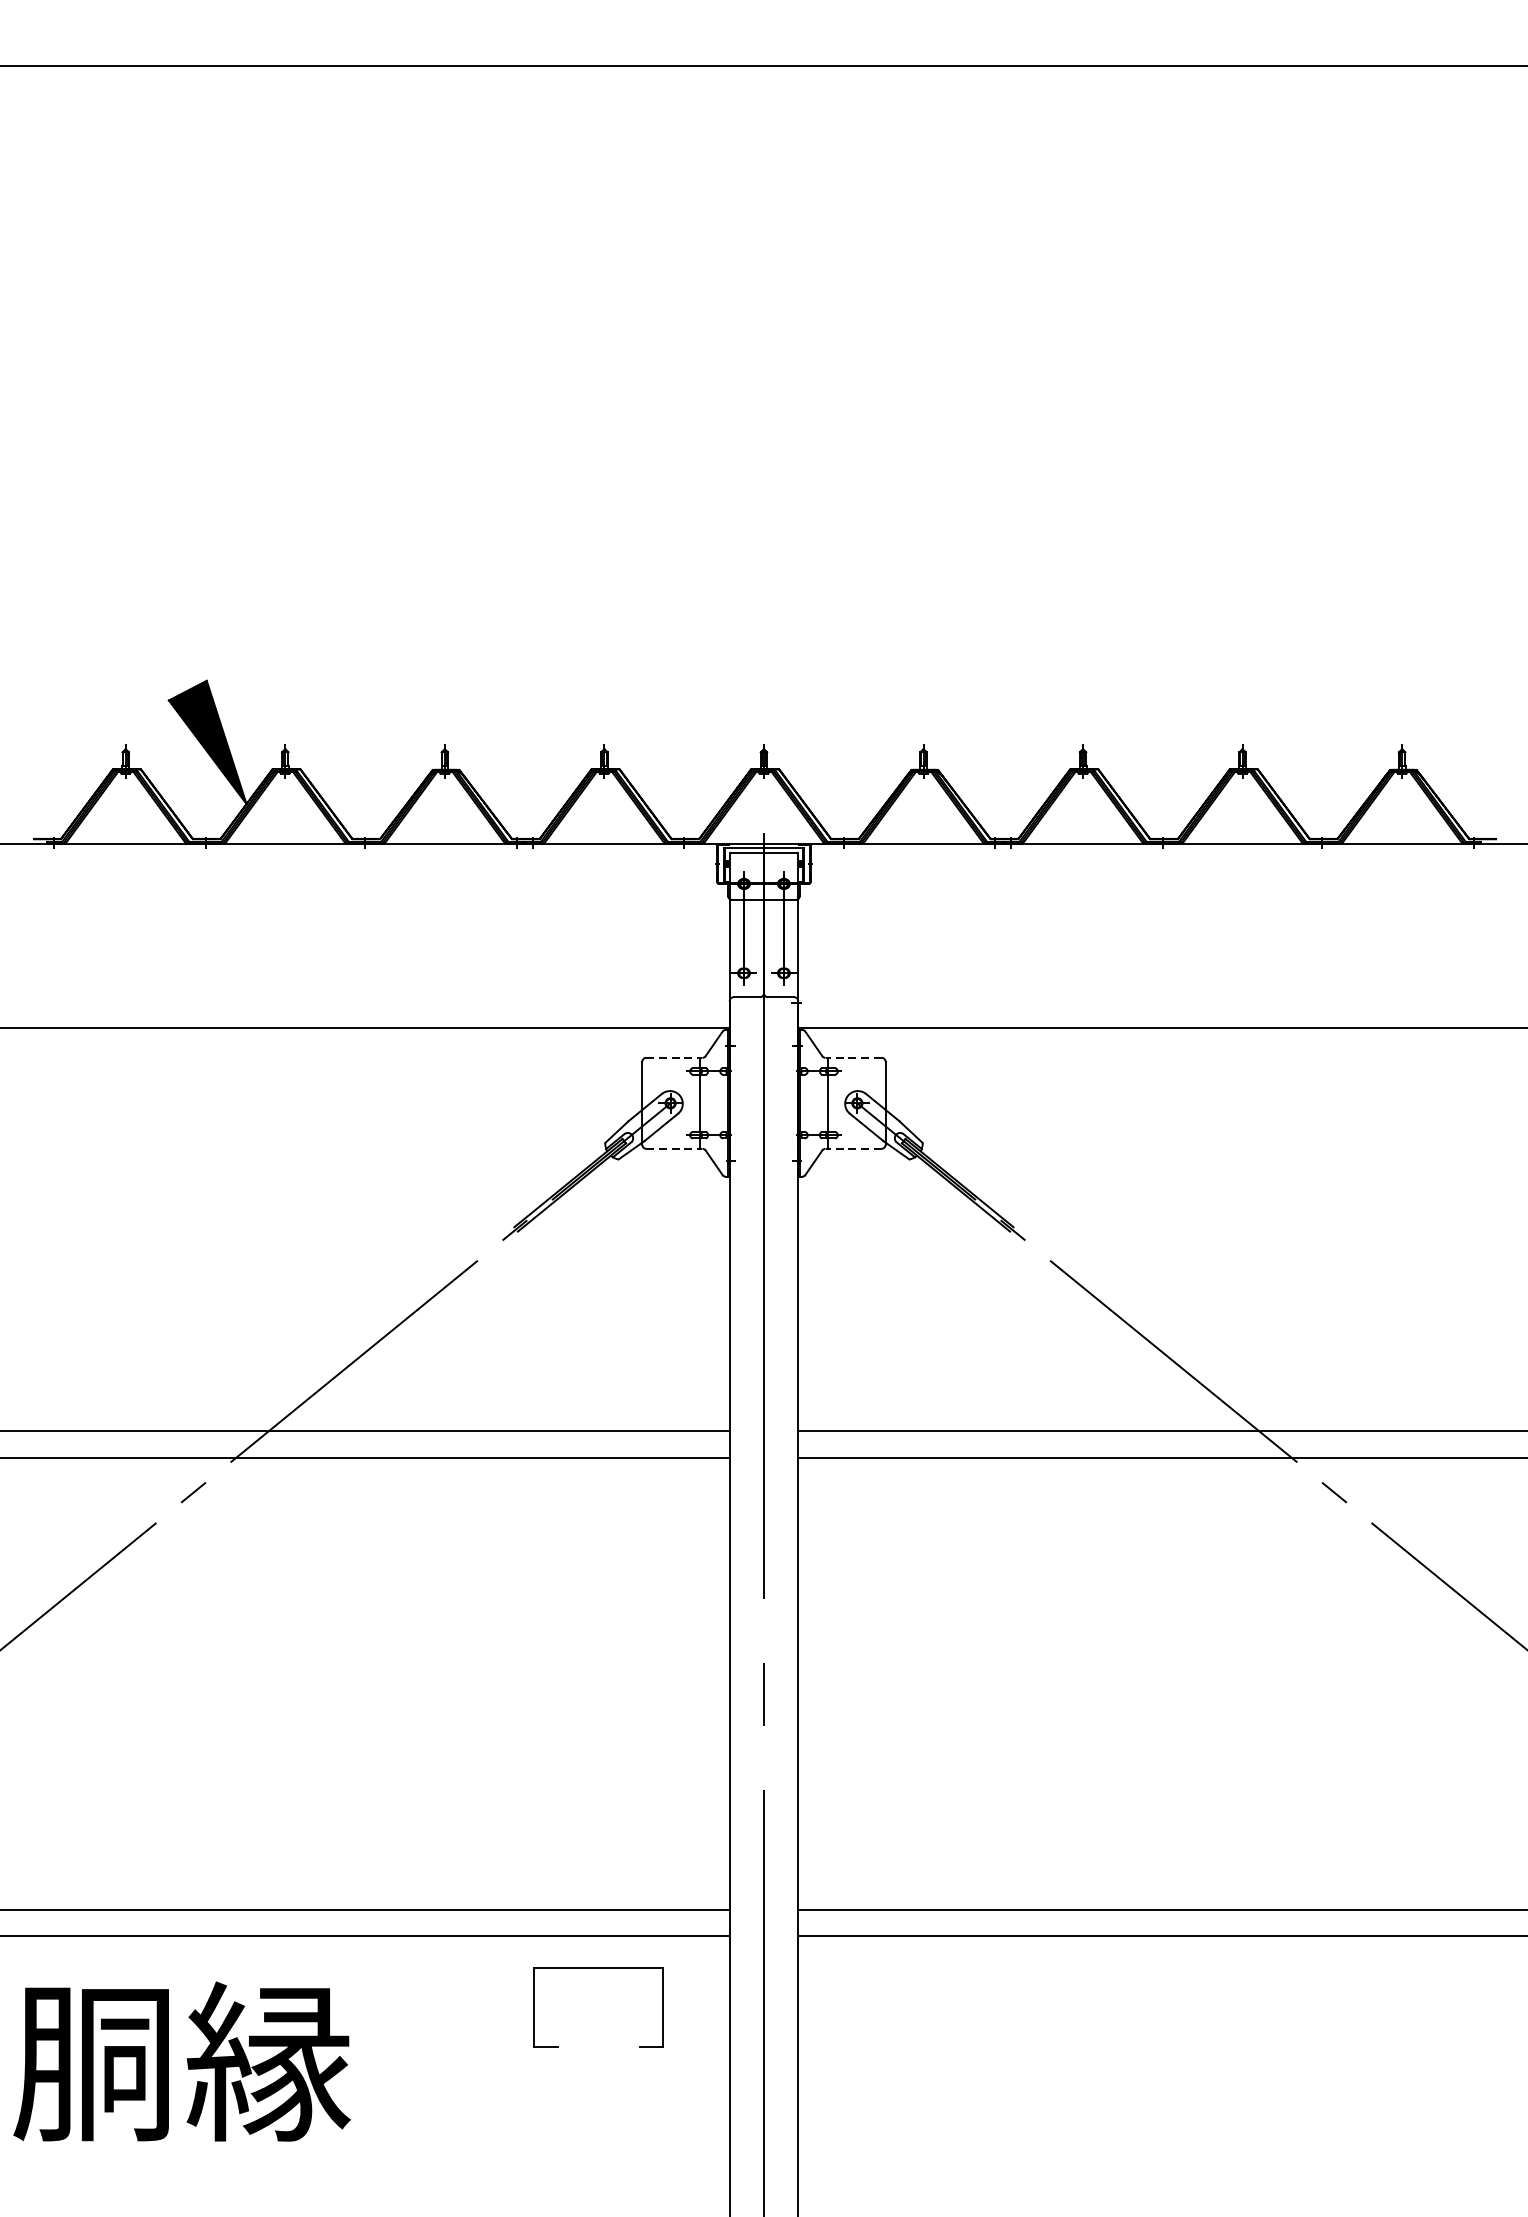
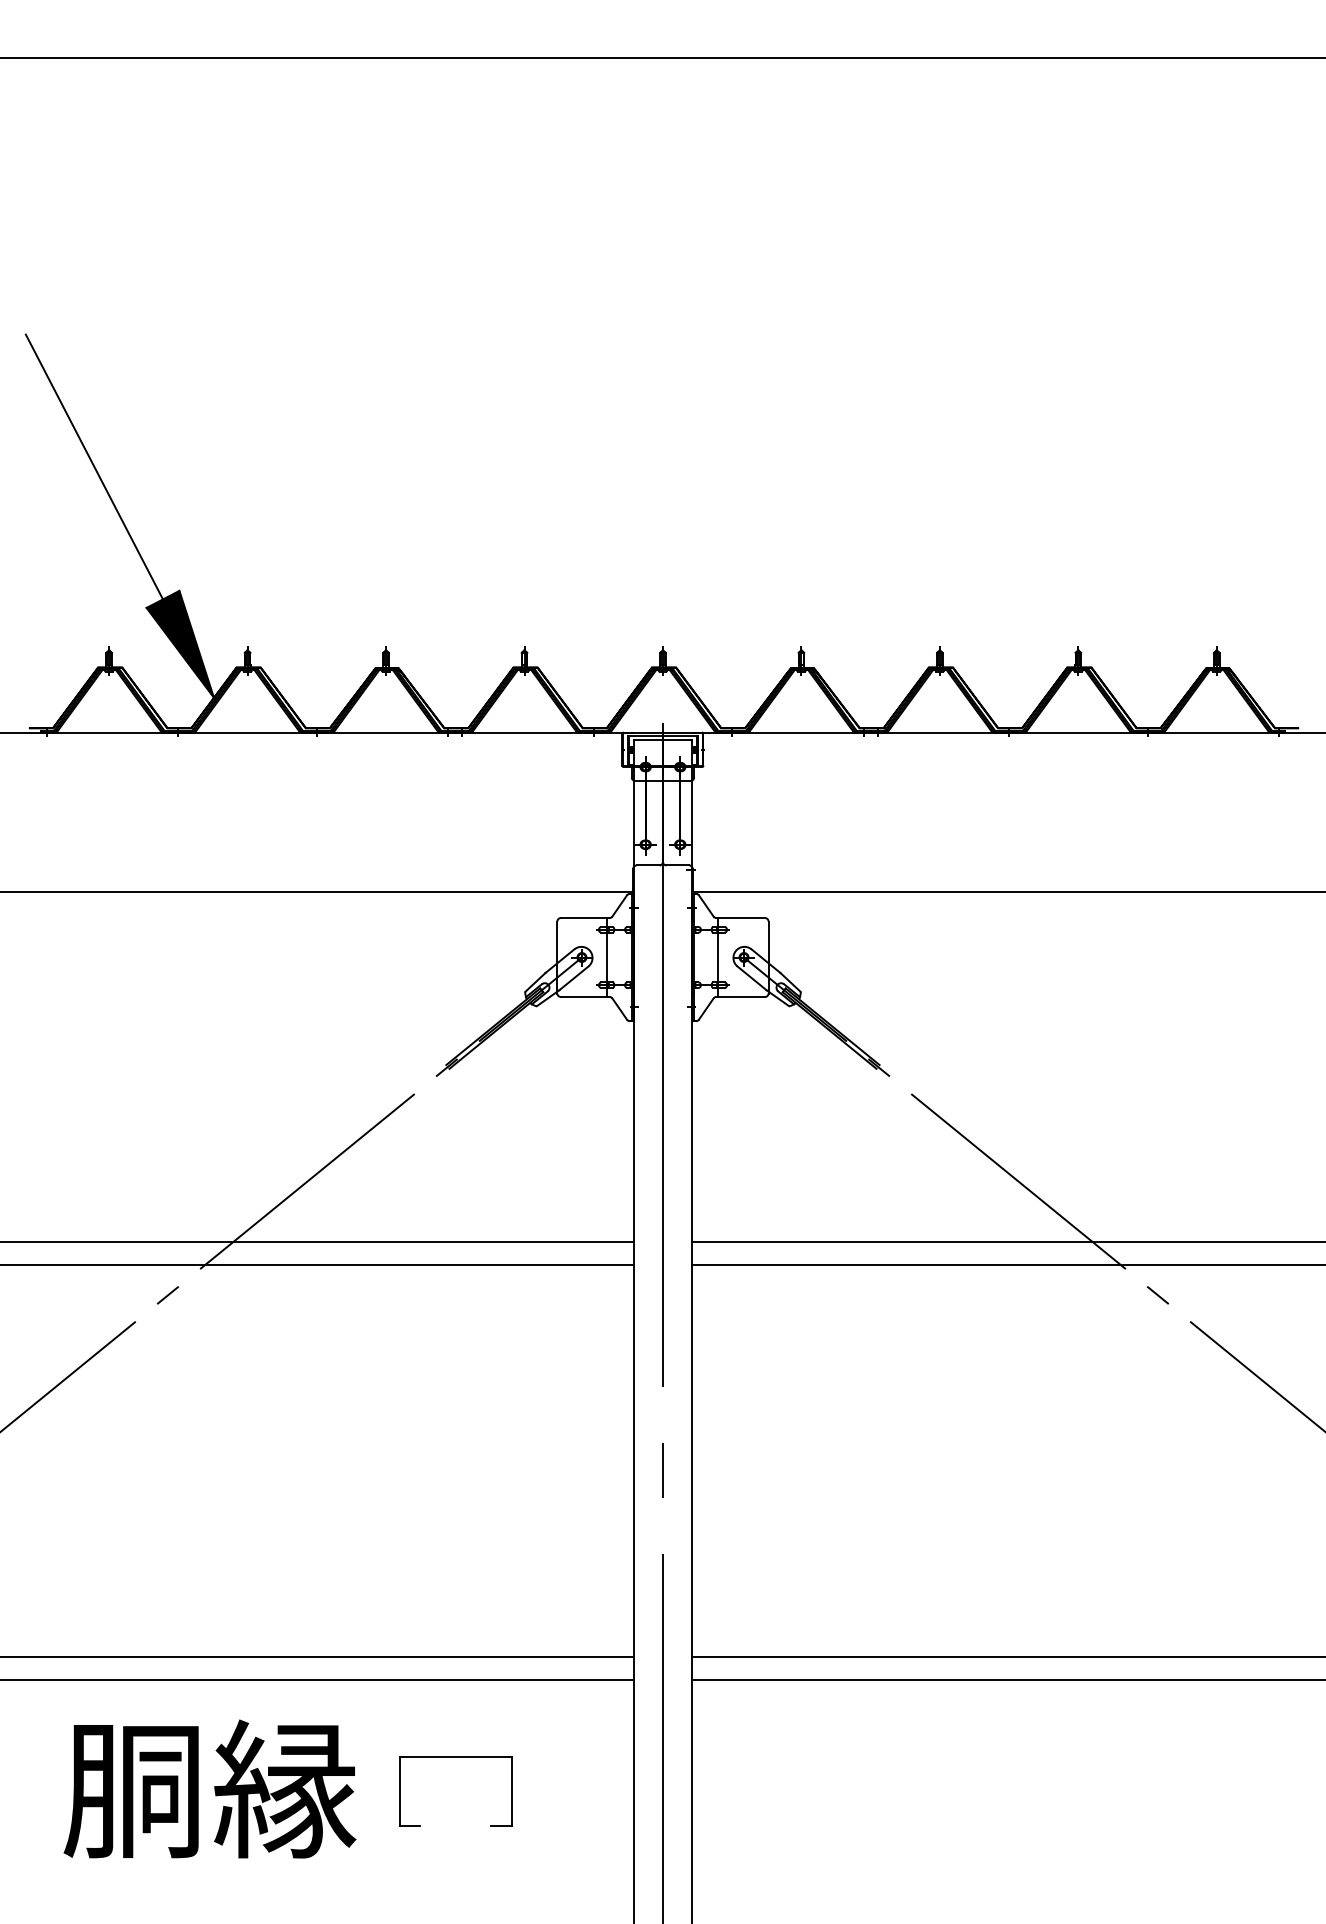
line: (108, 537) -> (94, 466), added
line: (674, 1058) -> (585, 918), dashed -> solid
line: (853, 1058) -> (740, 918), dashed -> solid
line: (674, 1148) -> (585, 996), dashed -> solid
line: (853, 1148) -> (740, 996), dashed -> solid
part: (598, 1968) -> (455, 1757), moved
text: (181, 2060) -> (209, 1788), moved

